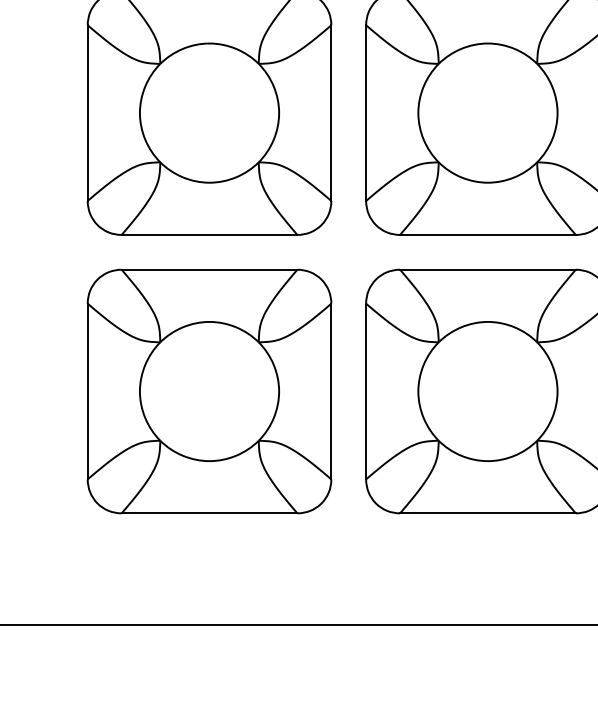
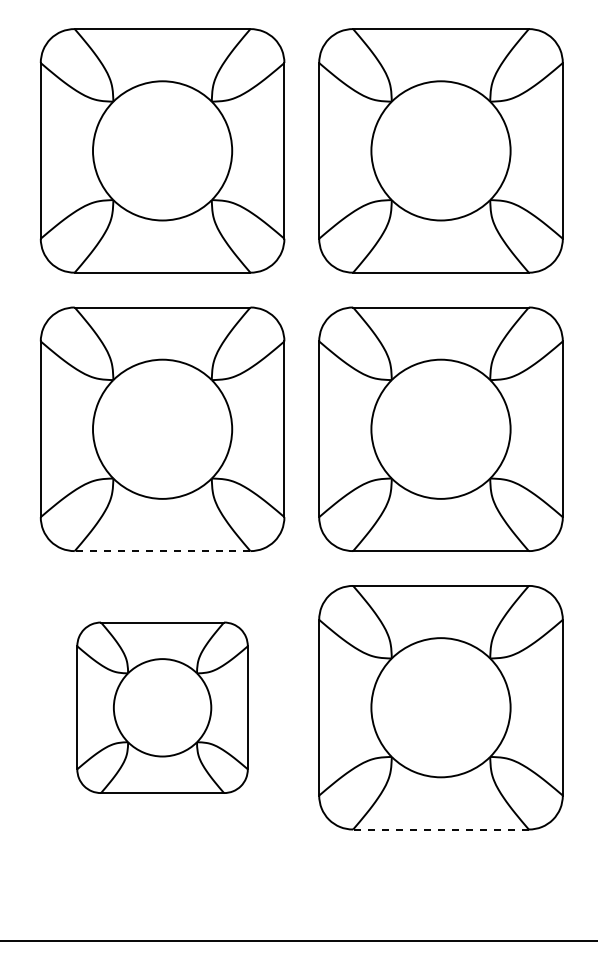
line: (209, 235) -> (162, 551), solid -> dashed
part: (209, 391) -> (162, 707), size x0.7
line: (488, 513) -> (441, 829), solid -> dashed

